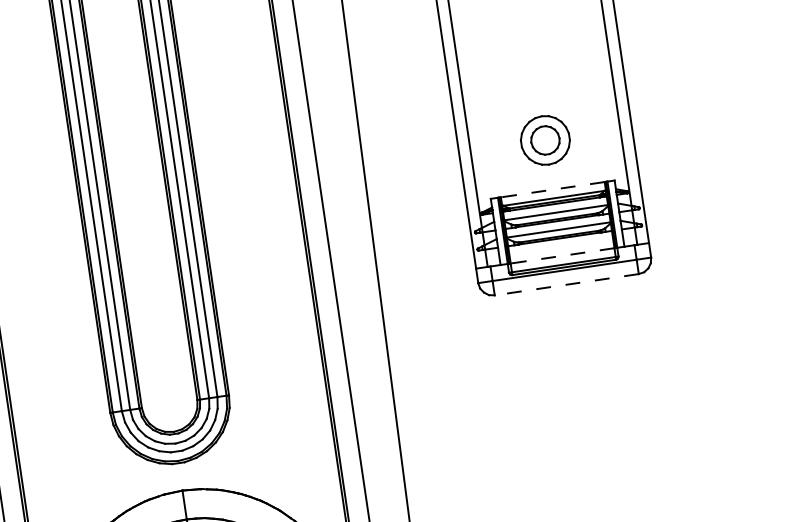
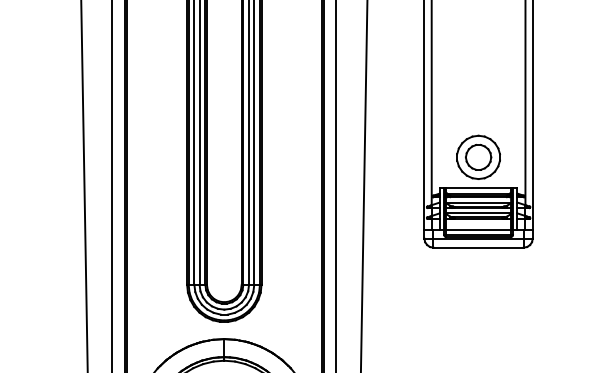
part: (545, 139) -> (478, 156), size x1.43
line: (552, 190) -> (478, 188), dashed -> solid
line: (562, 255) -> (478, 229), dashed -> solid
line: (566, 284) -> (478, 247), dashed -> solid

